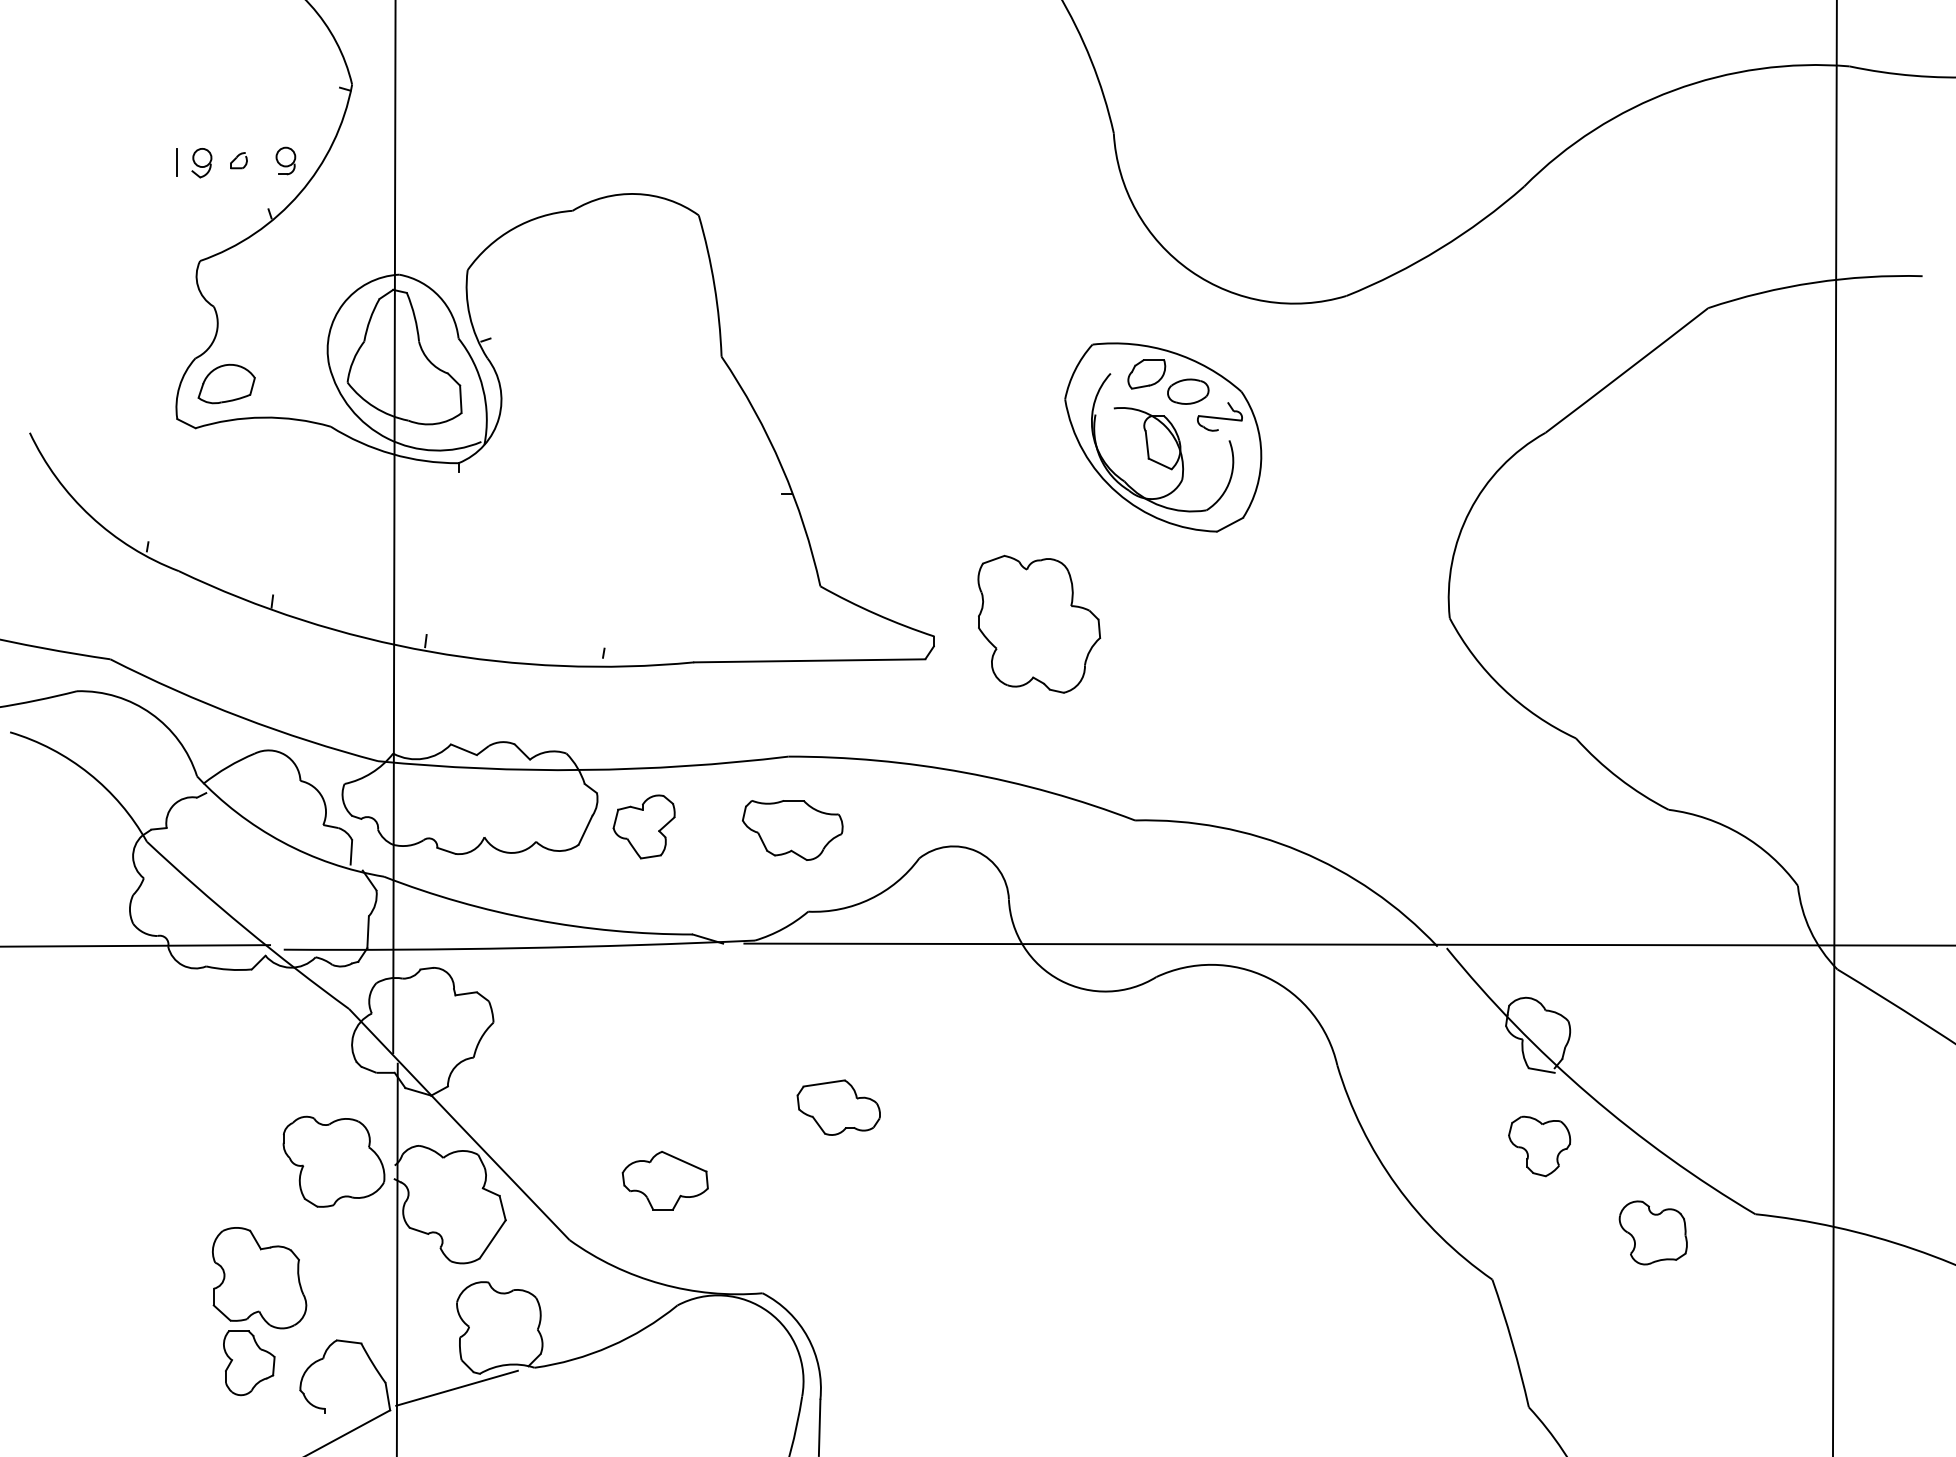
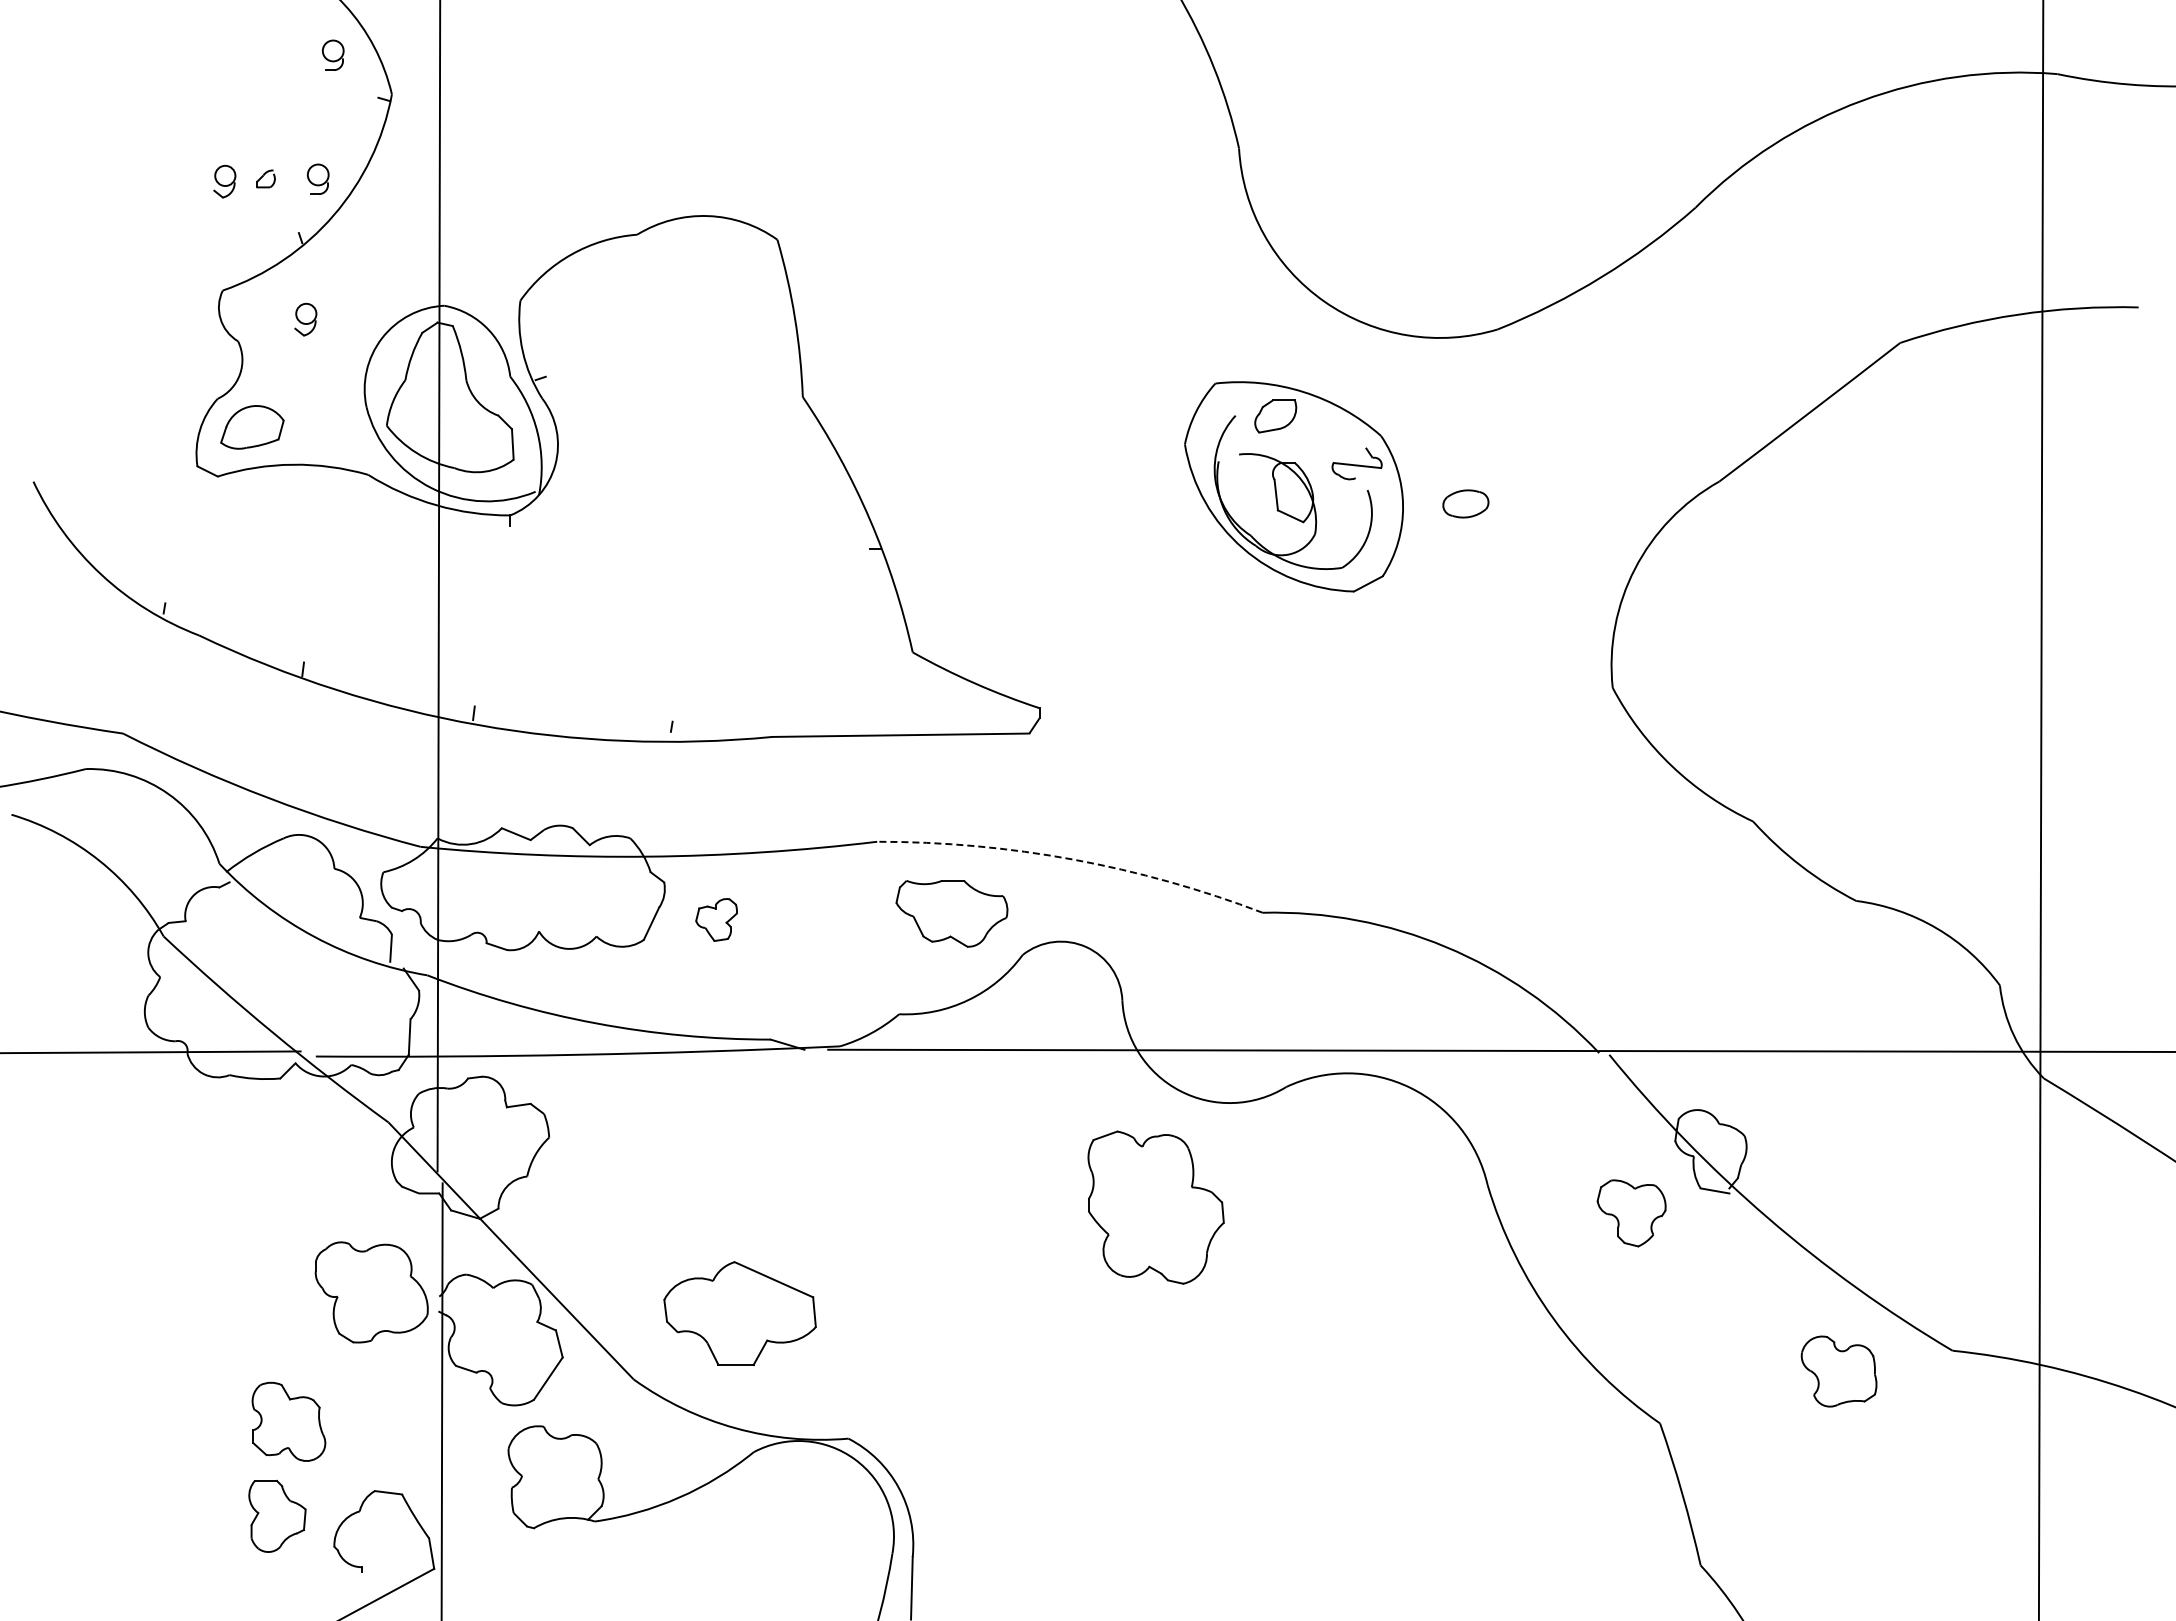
part: (299, 48) -> (333, 54), added
line: (177, 162) -> (197, 180), removed
part: (274, 287) -> (305, 319), added
part: (1187, 391) -> (1465, 503), moved
part: (1038, 624) -> (1155, 1207), moved
arc: (964, 772) -> (1073, 859), solid -> dashed
part: (643, 826) -> (716, 919), size x0.6
part: (792, 830) -> (951, 913), moved
part: (838, 1107) -> (932, 1232), removed
part: (1539, 1146) -> (1631, 1213), moved
part: (665, 1180) -> (740, 1313), size x1.6
part: (259, 1277) -> (288, 1421), size x0.7
line: (456, 1387) -> (508, 1543), removed

